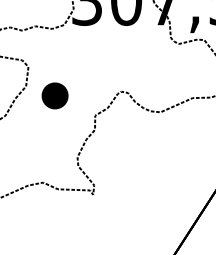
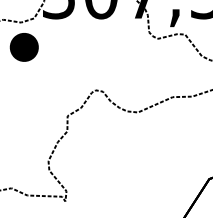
part: (54, 95) -> (23, 46), moved

